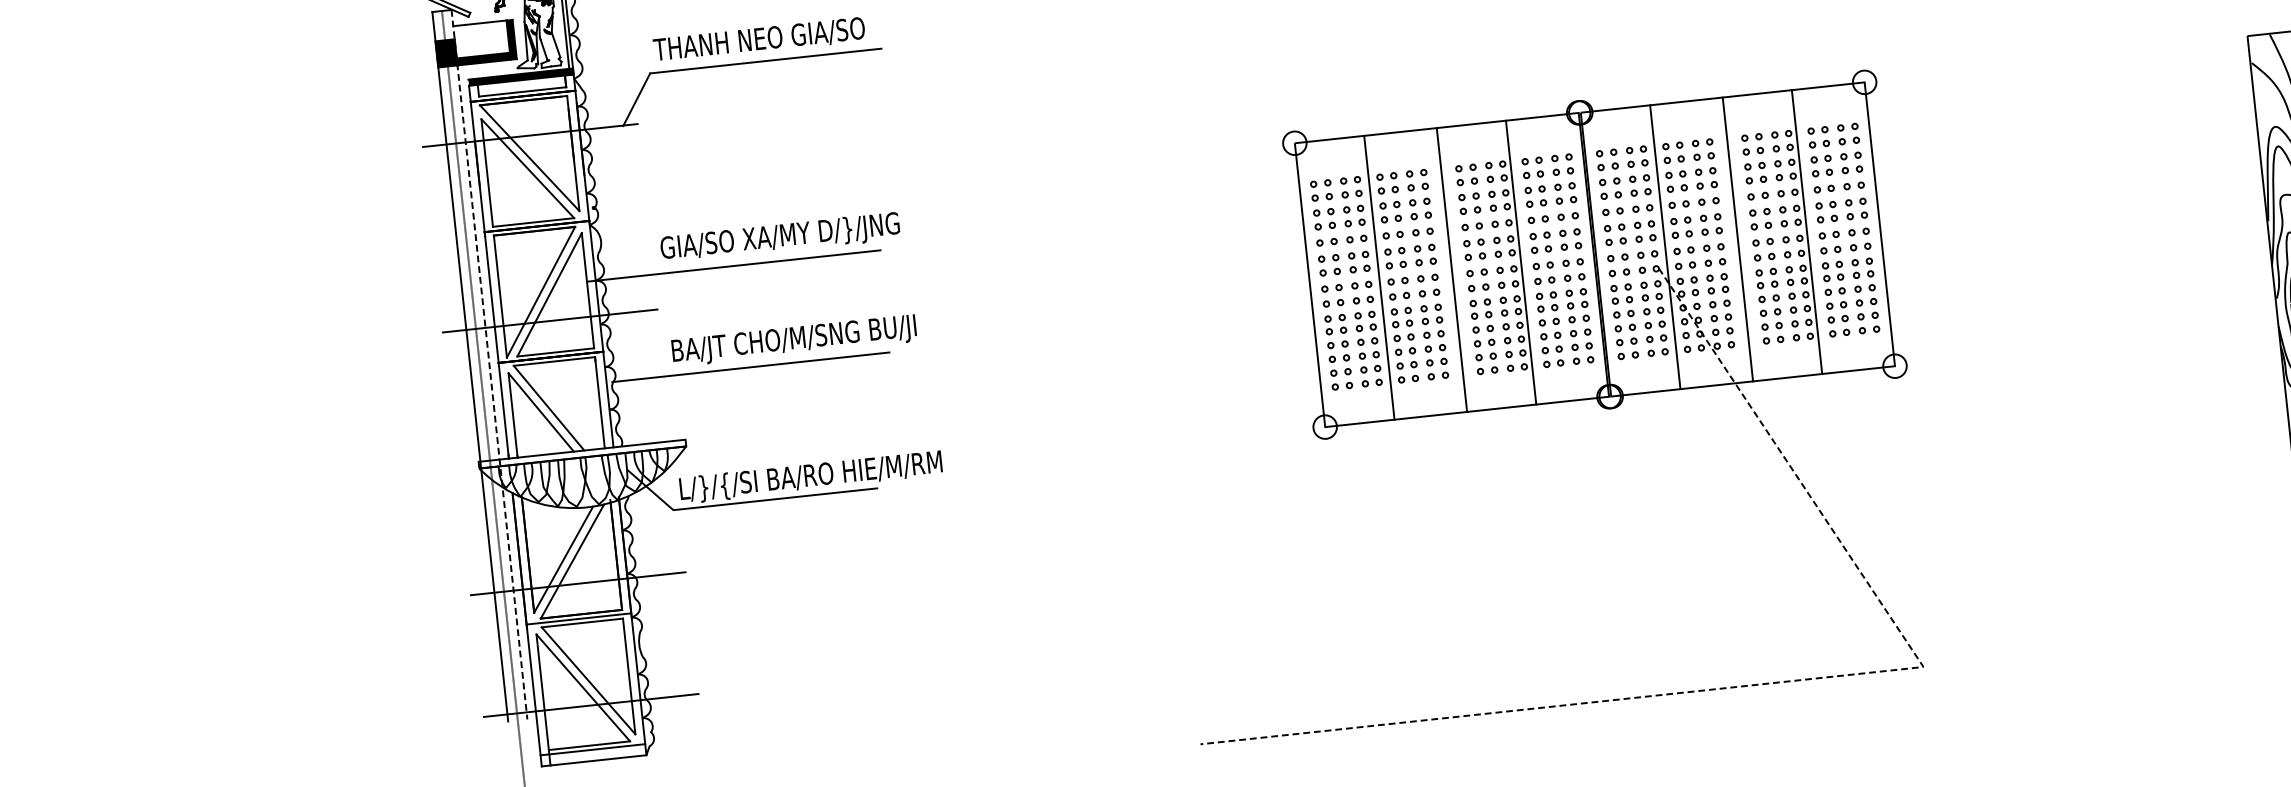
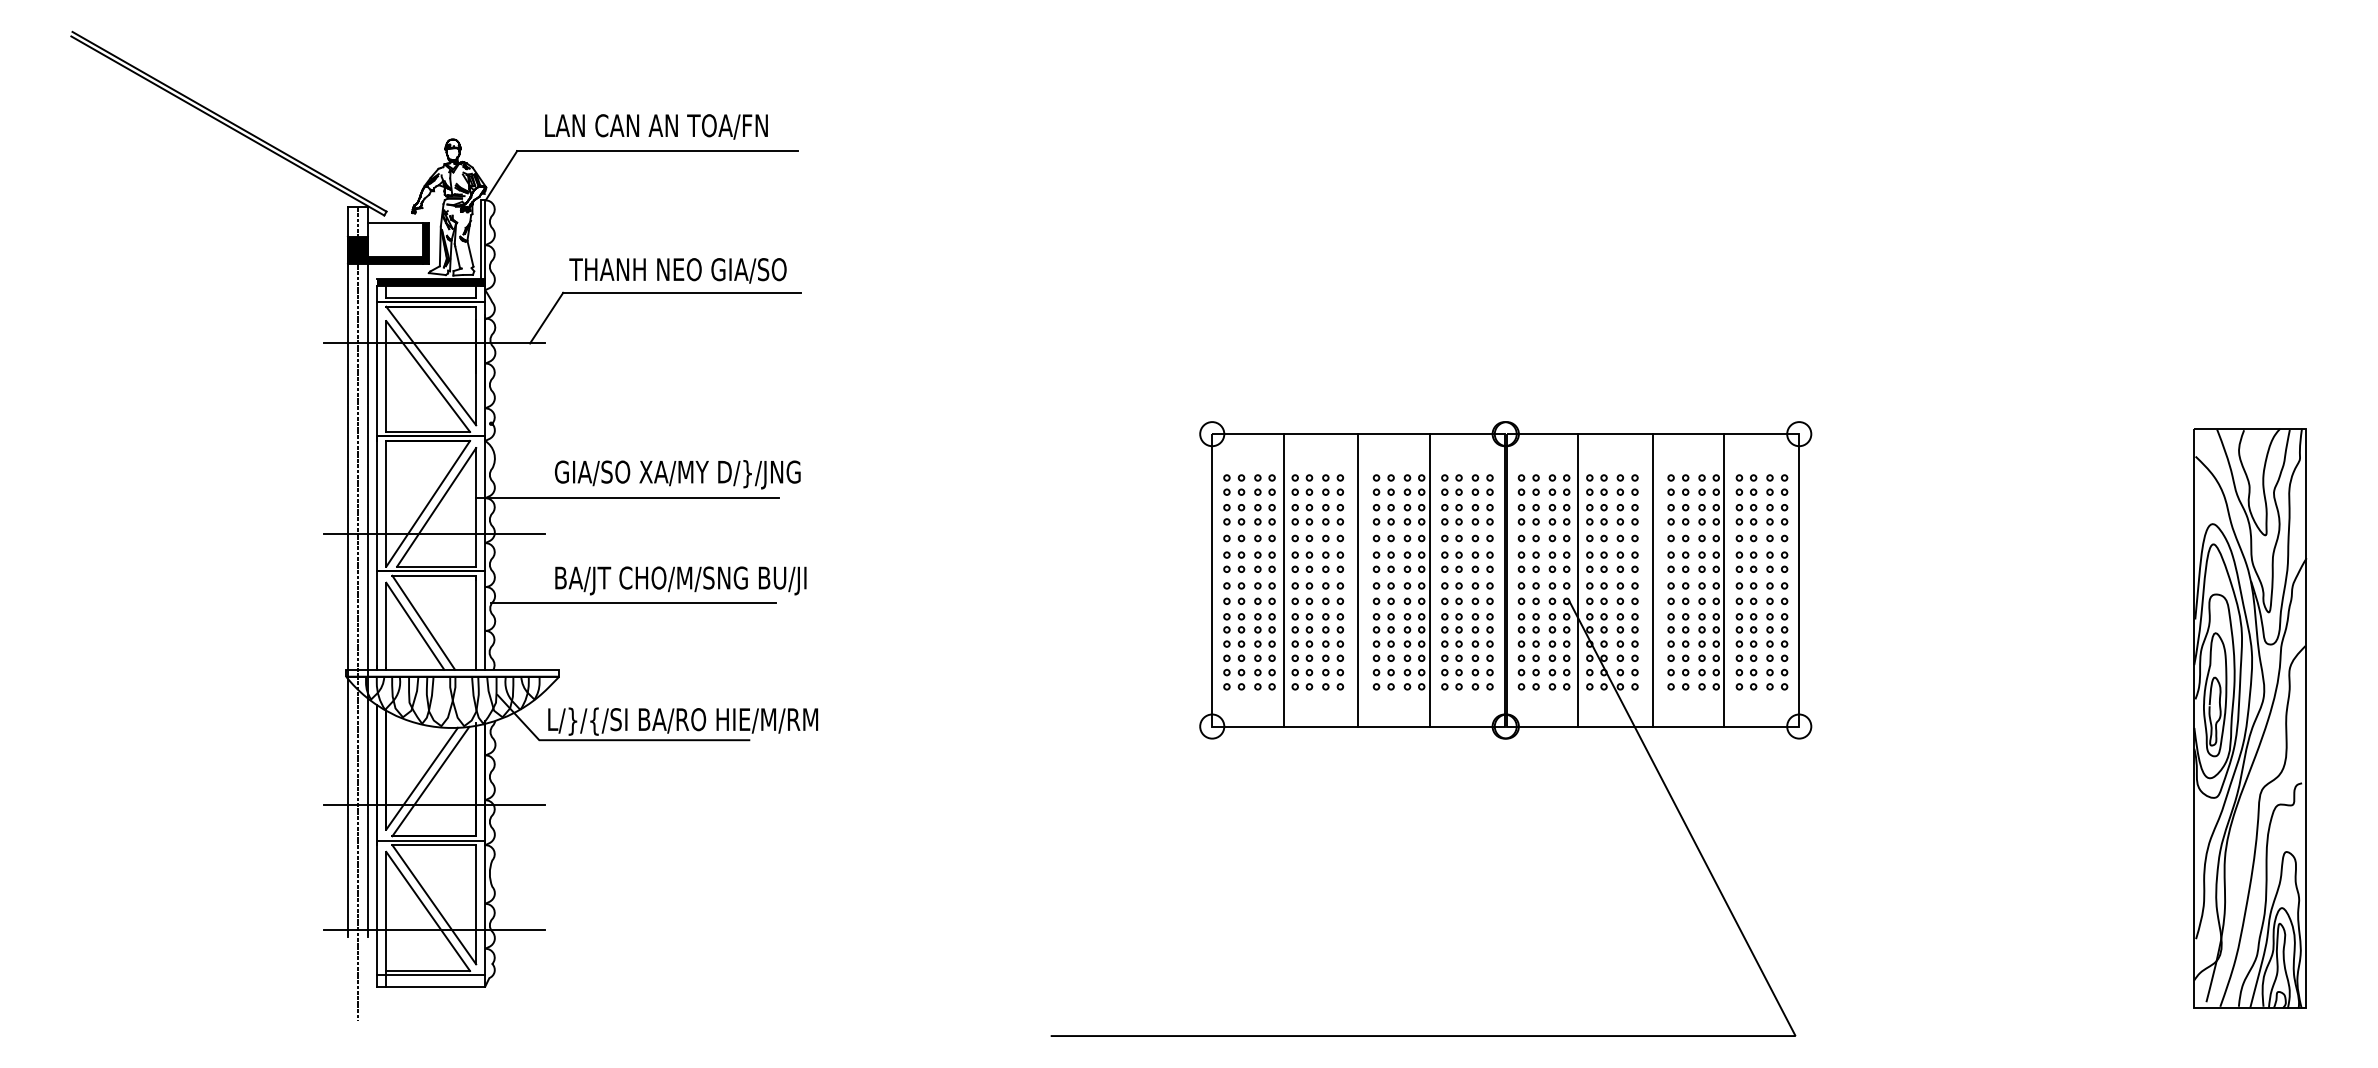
line: (489, 365) -> (367, 572), dashed -> solid
line: (1800, 680) -> (1668, 1036), dashed -> solid

